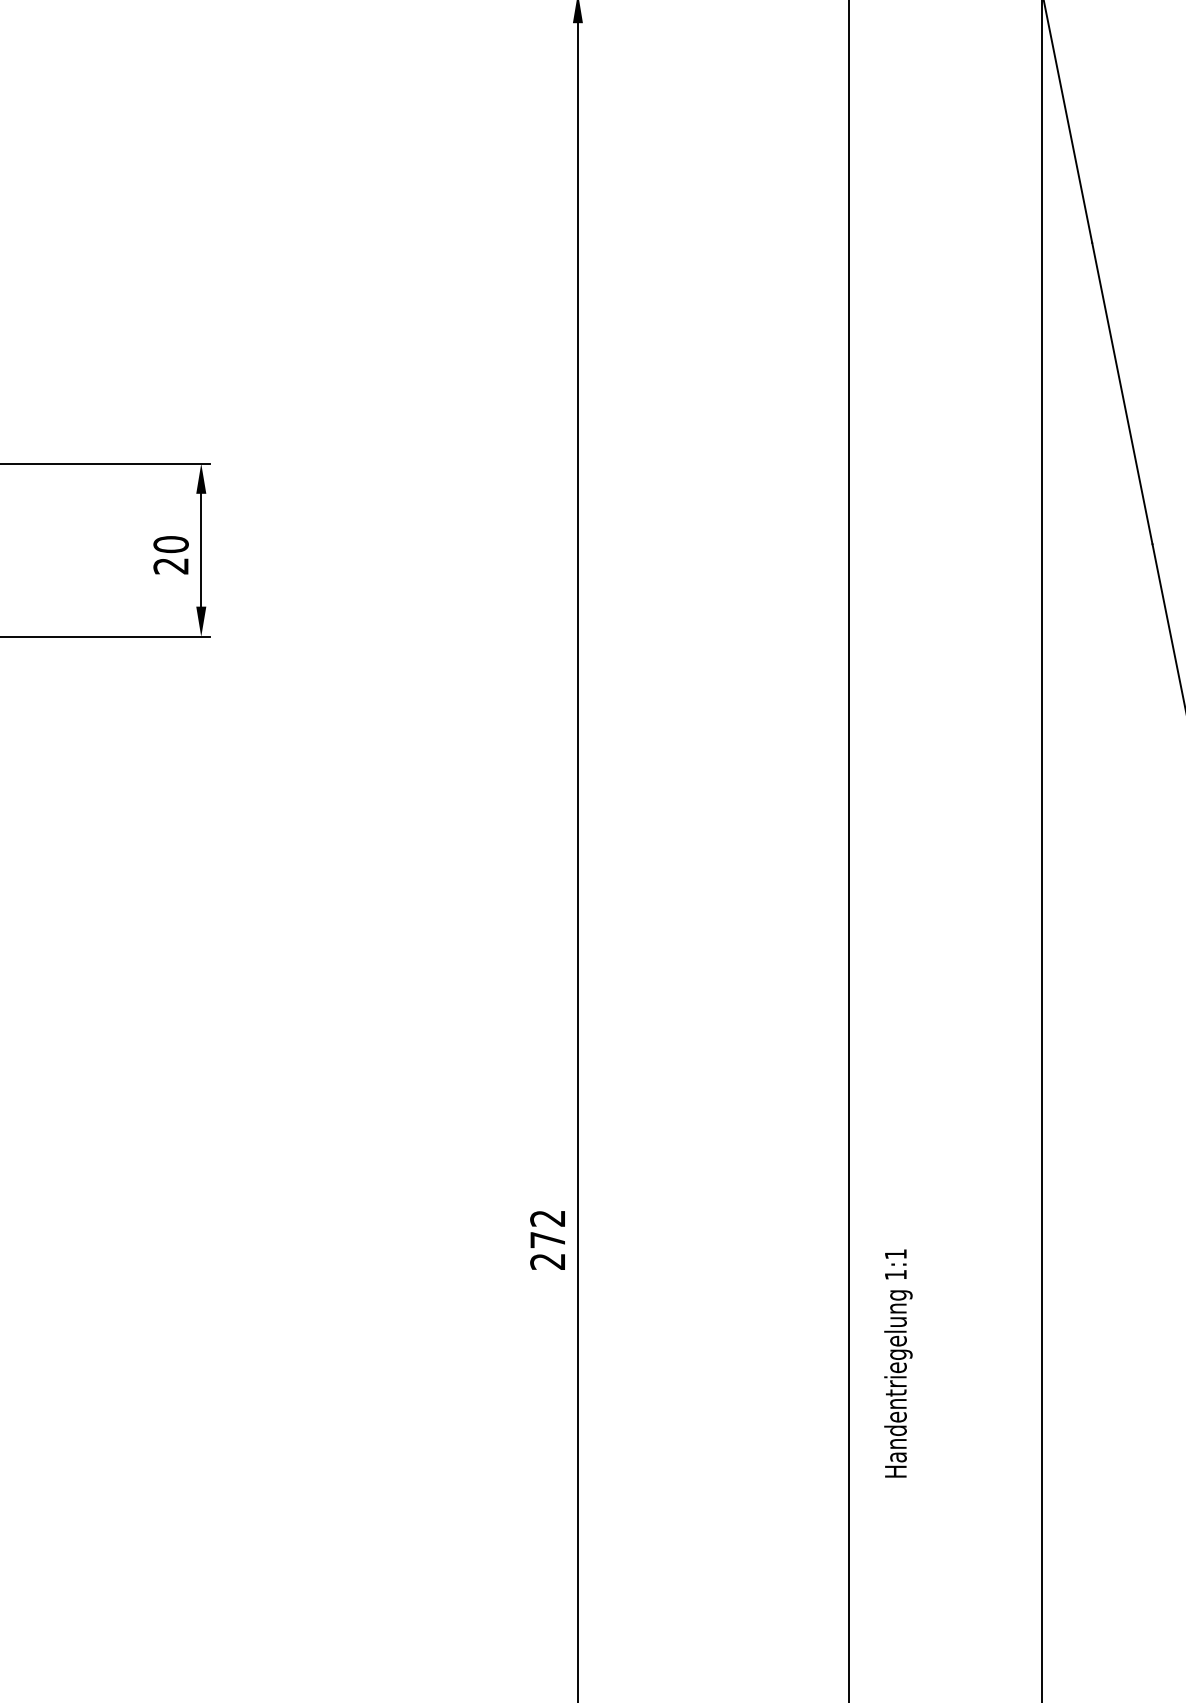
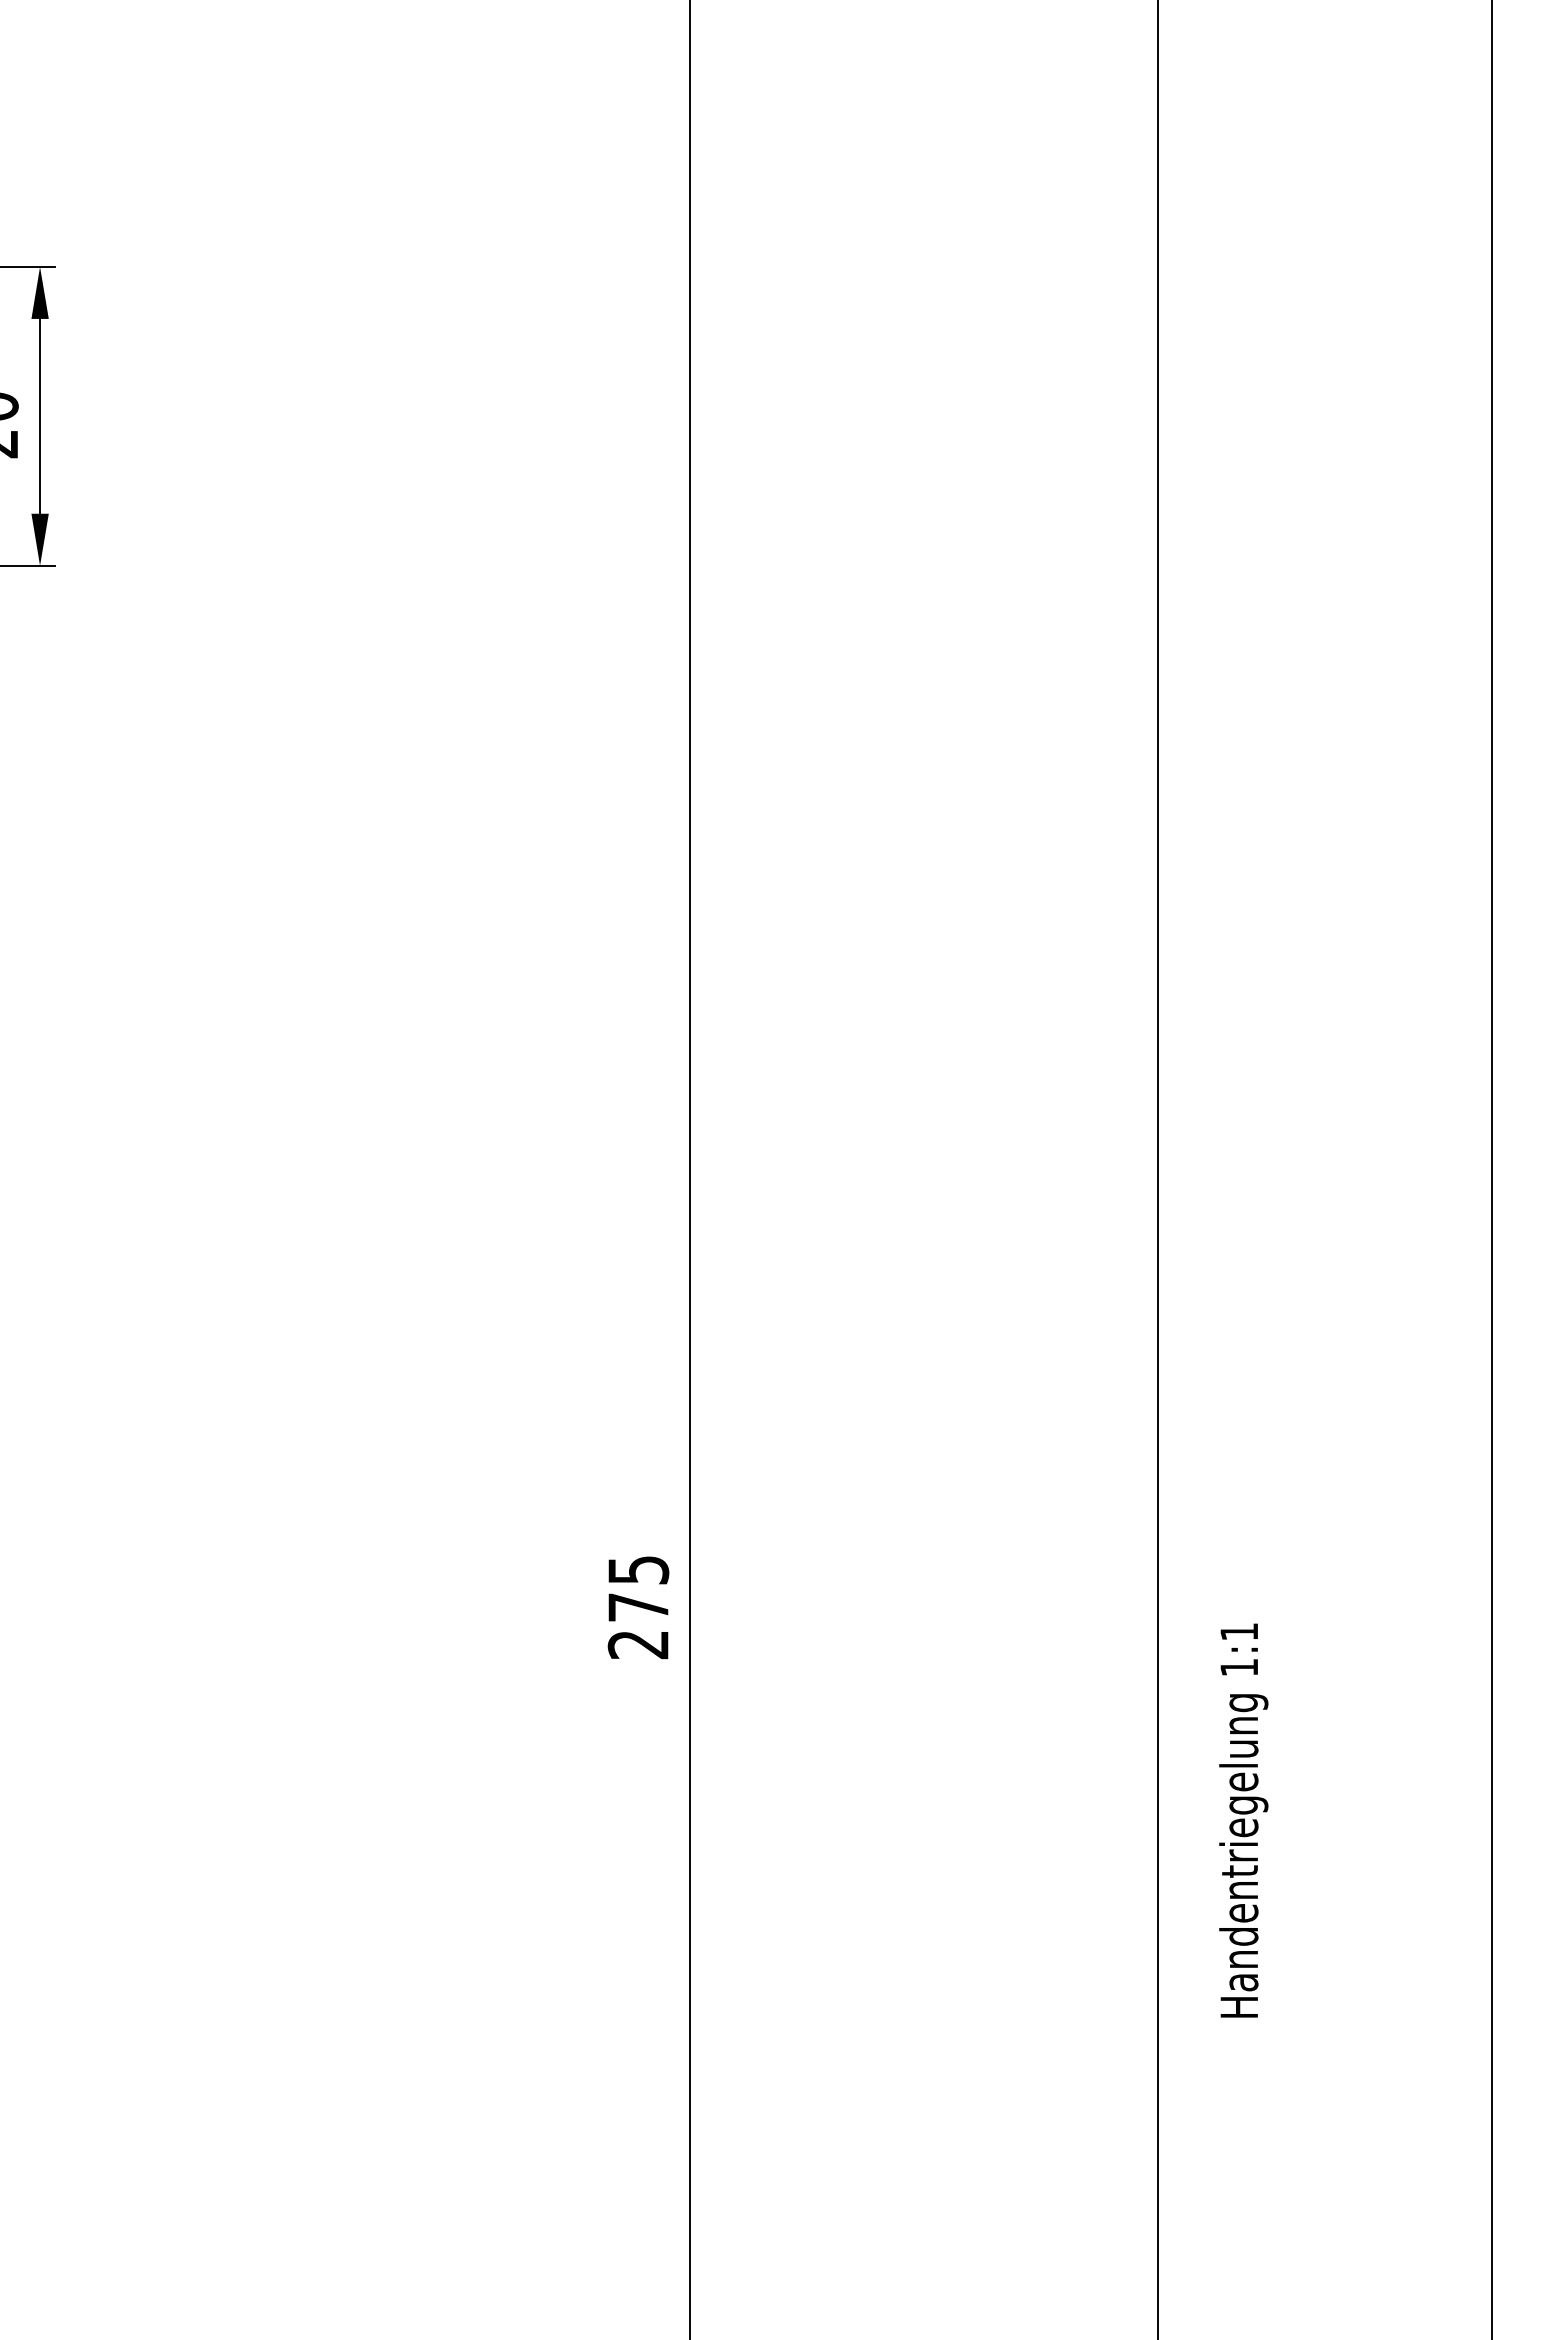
text: (547, 1218) -> (637, 1570), 272 -> 275

